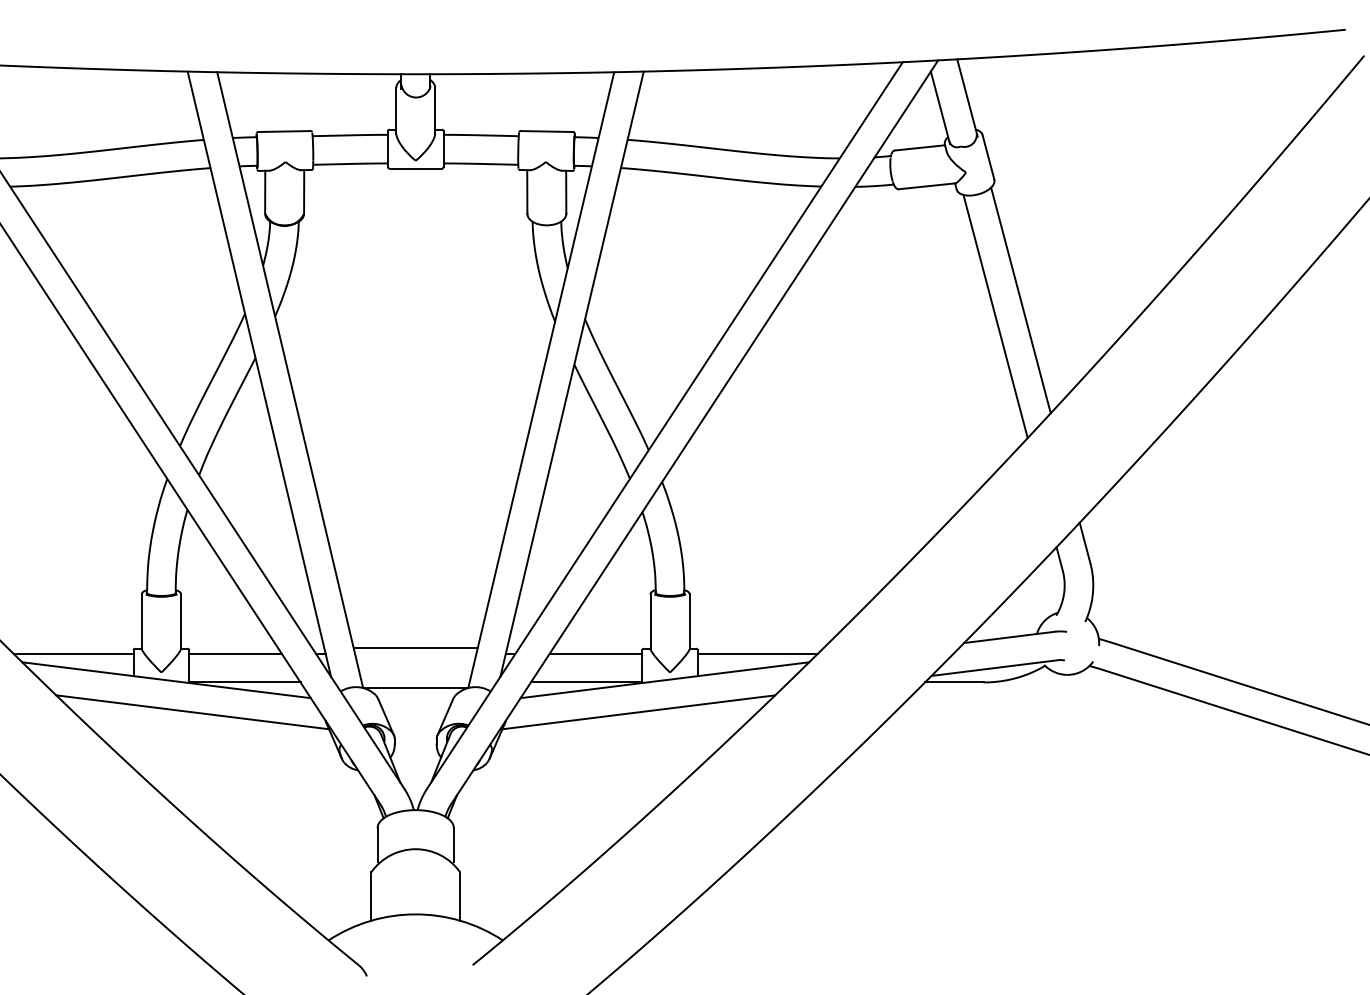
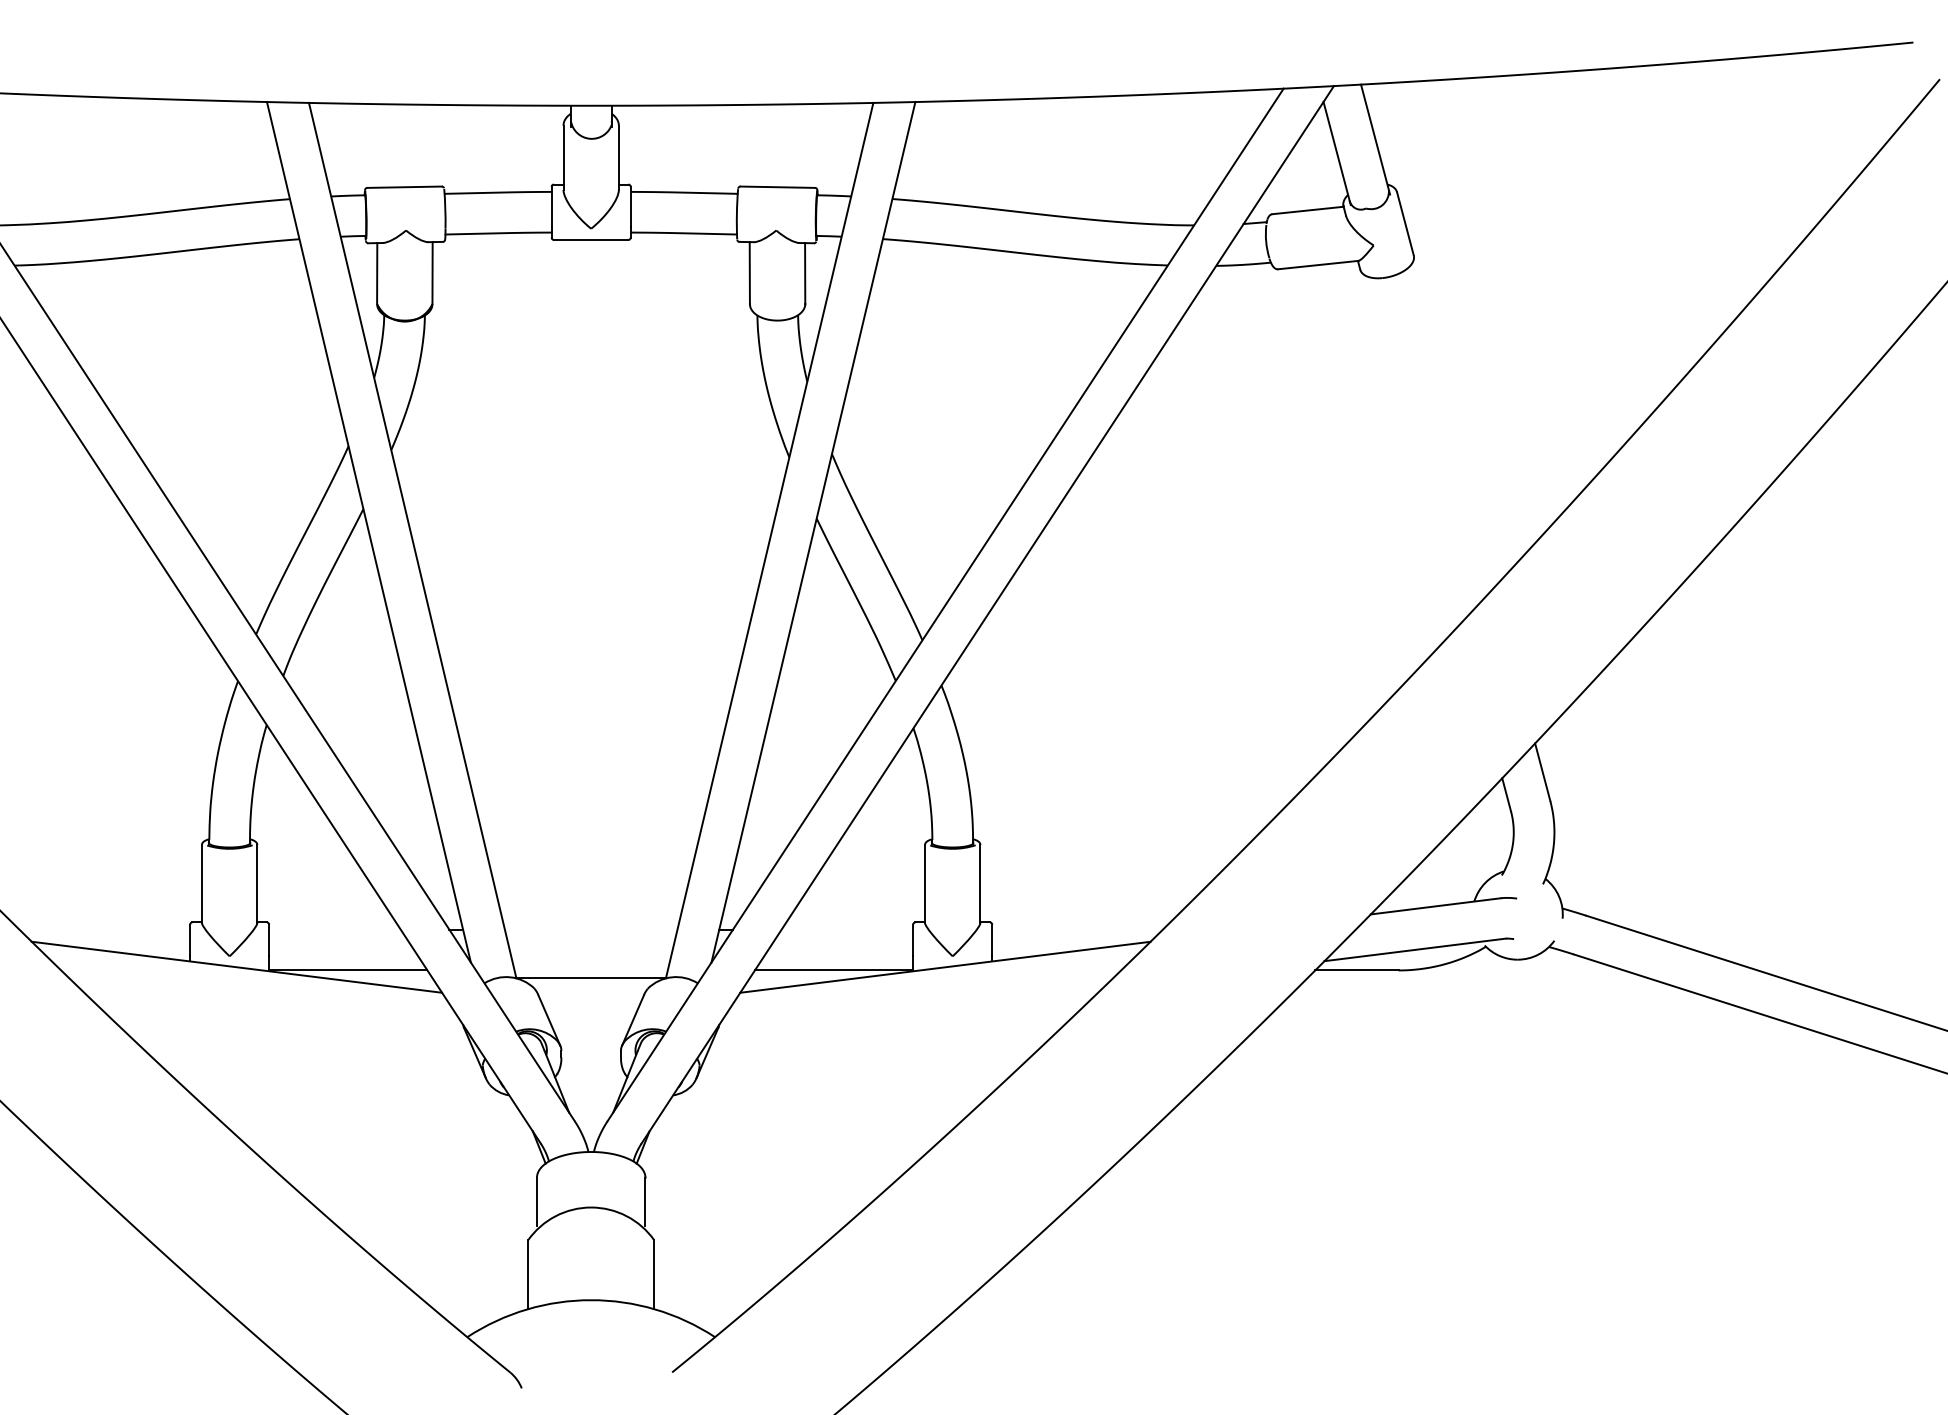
line: (1020, 299) -> (1451, 426), removed
line: (995, 316) -> (1415, 450), removed
line: (415, 648) -> (591, 921), removed
line: (73, 653) -> (104, 929), removed
line: (235, 653) -> (334, 929), removed
line: (596, 653) -> (847, 929), removed
line: (757, 653) -> (1077, 929), removed
line: (192, 712) -> (274, 1012), removed
line: (638, 712) -> (908, 1012), removed

